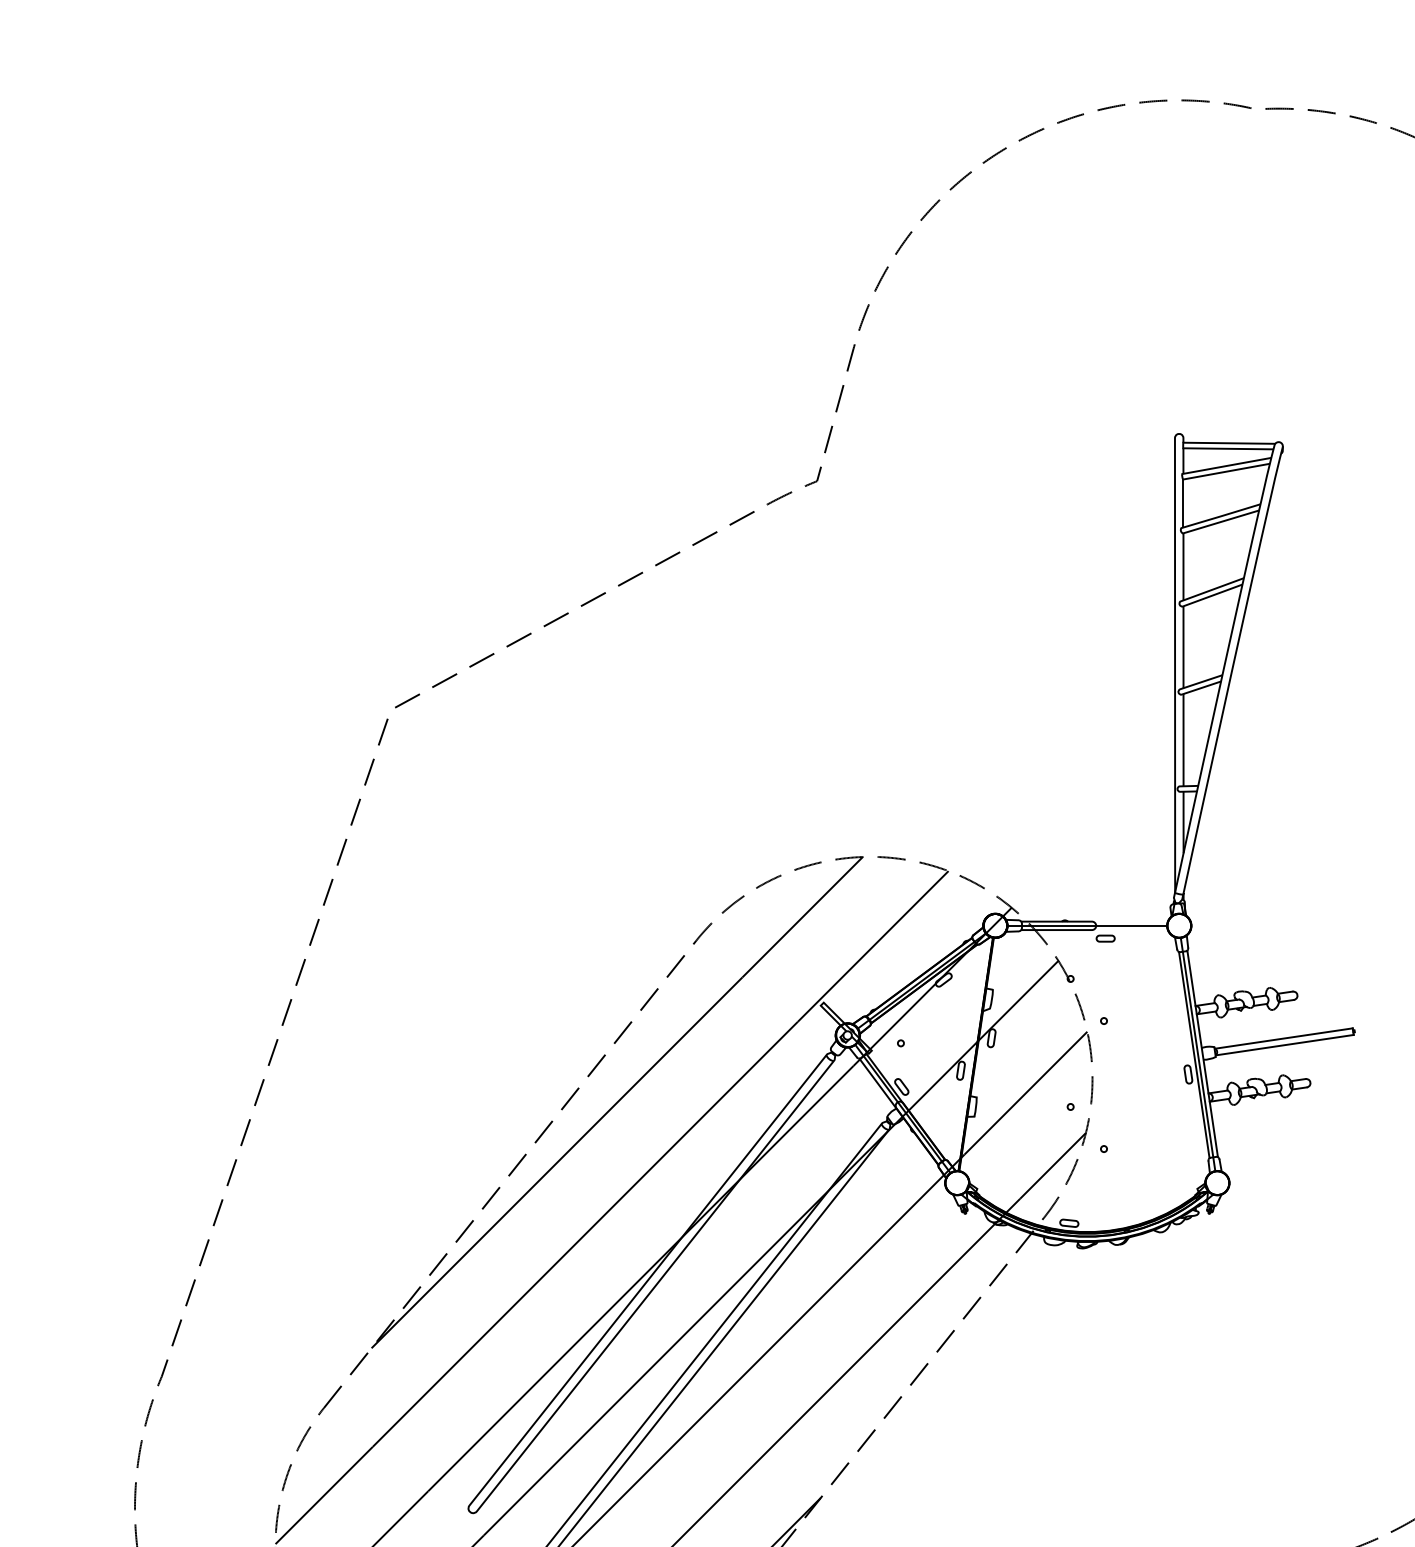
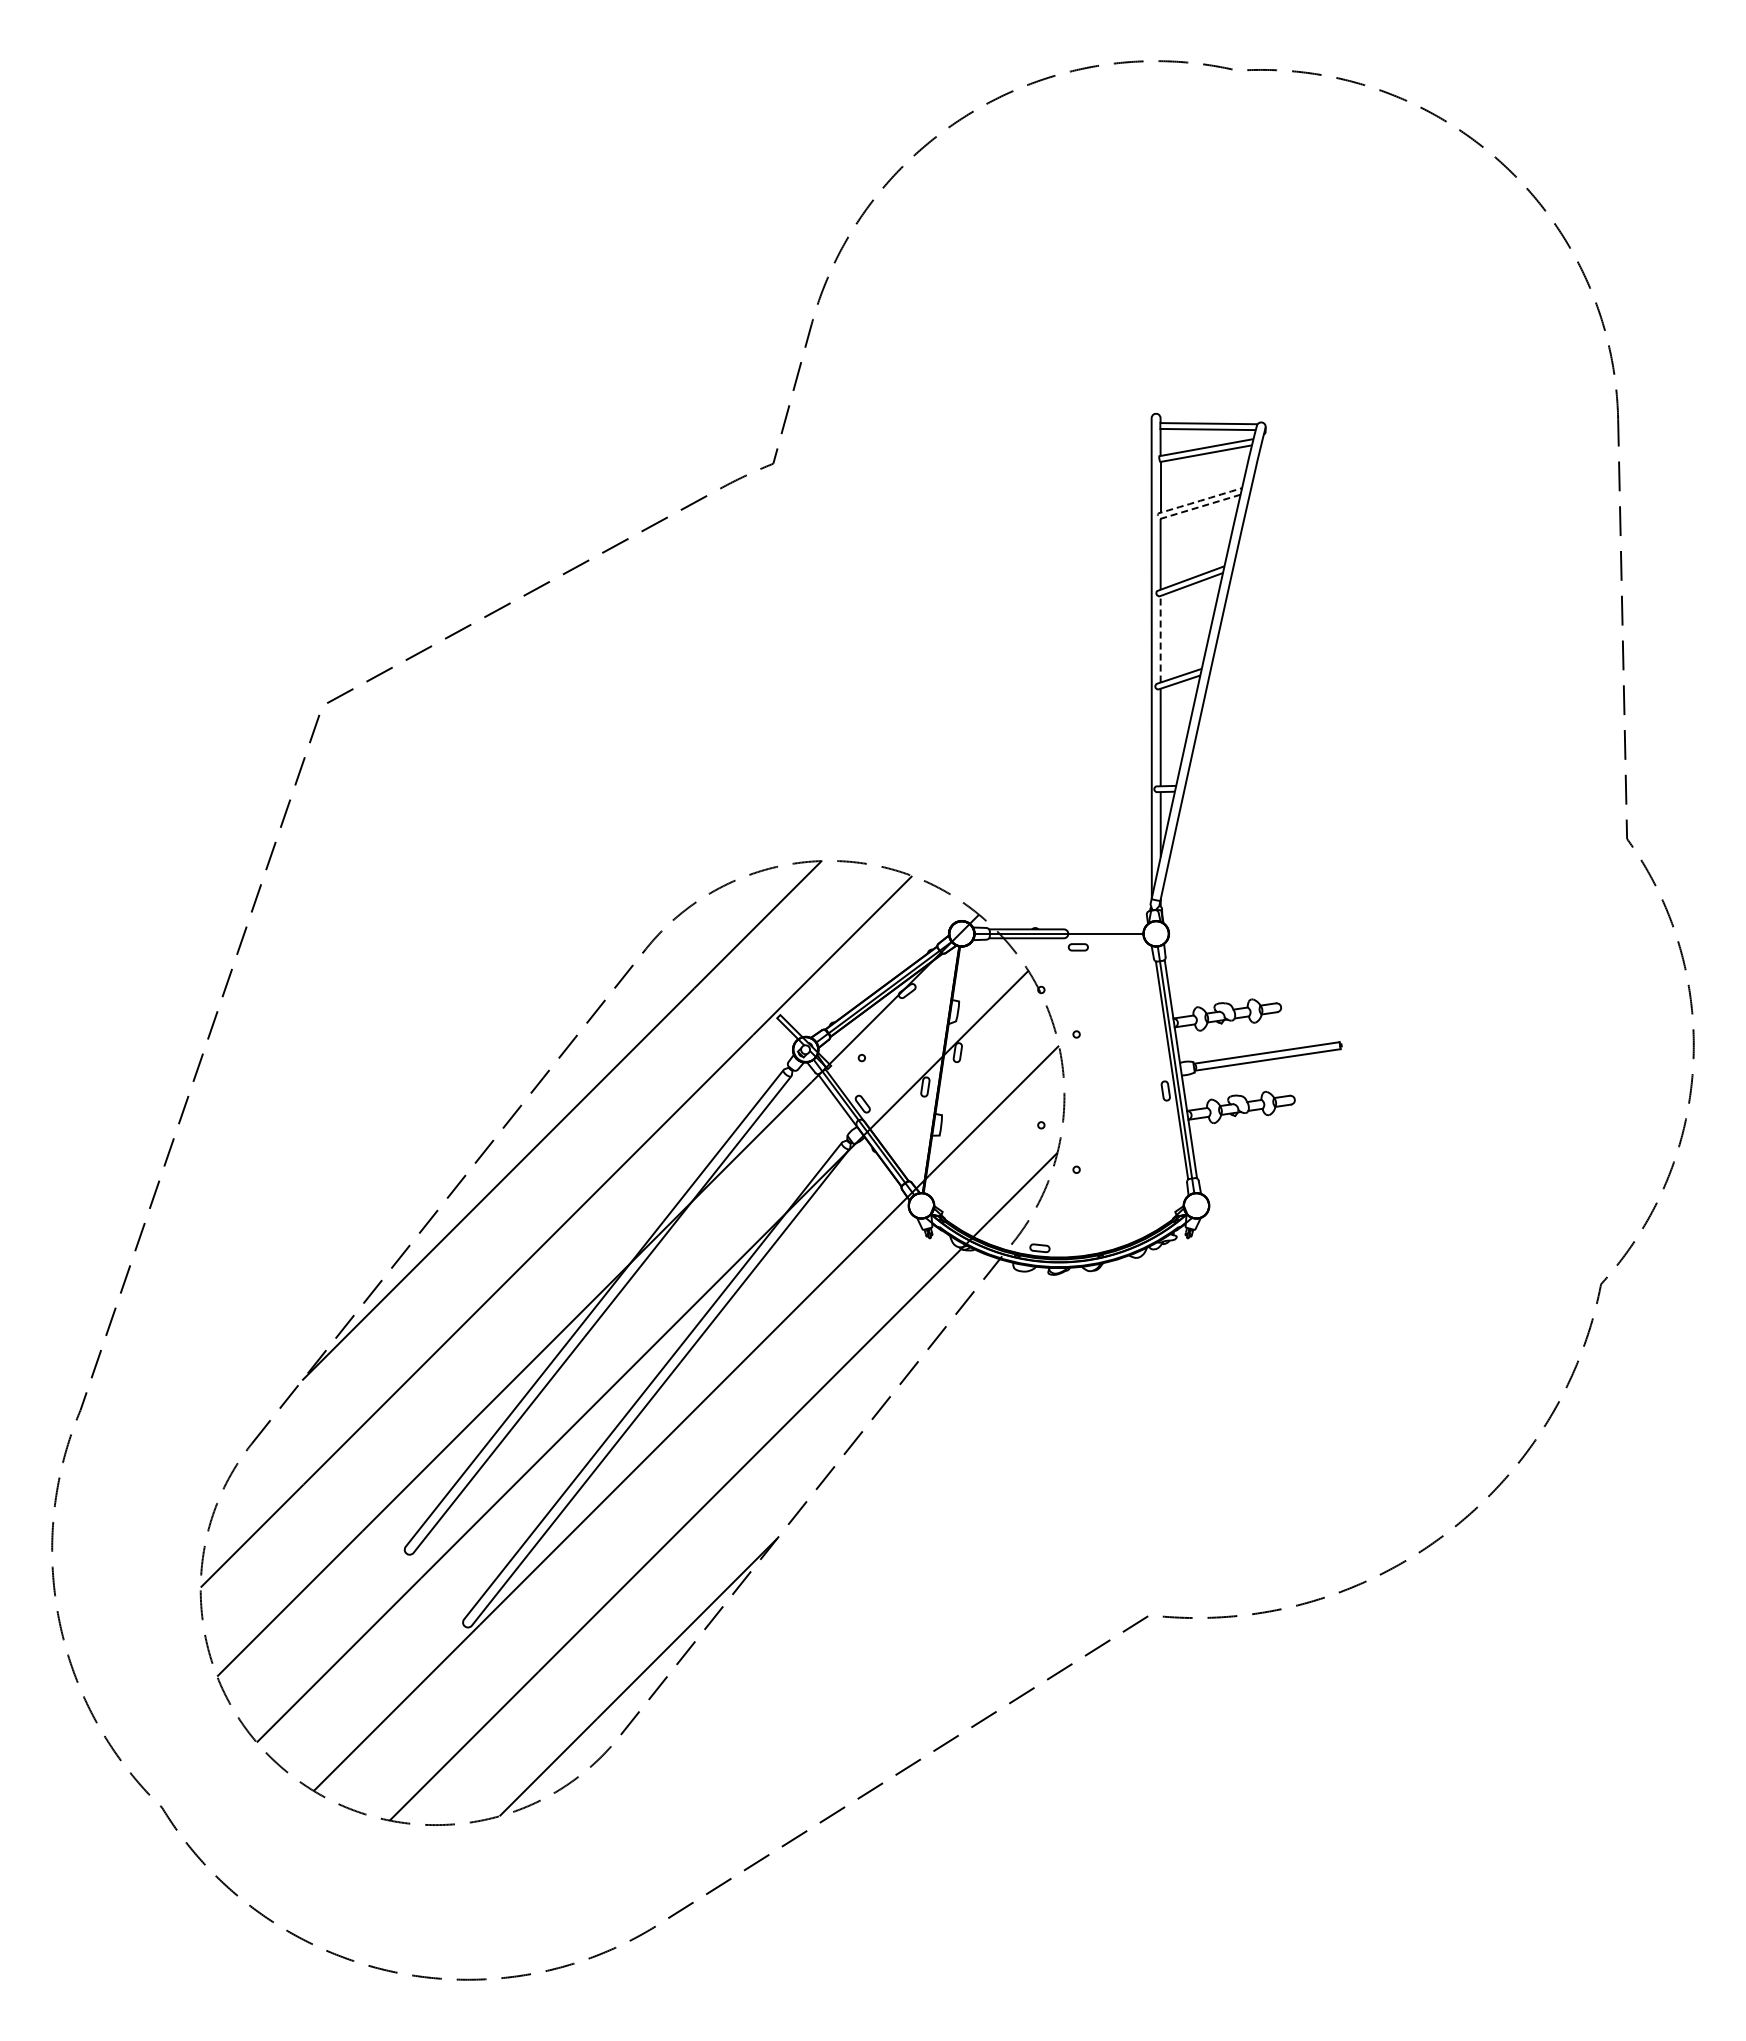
line: (1180, 529) -> (1157, 514), solid -> dashed
line: (1183, 646) -> (1160, 638), solid -> dashed

